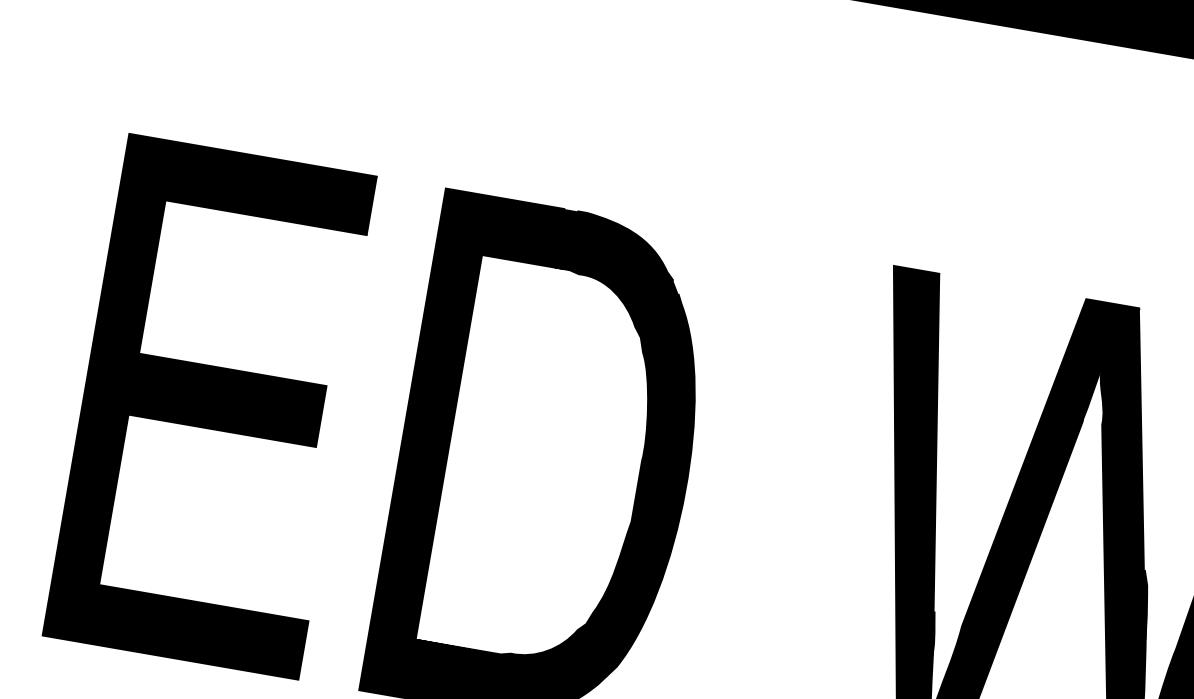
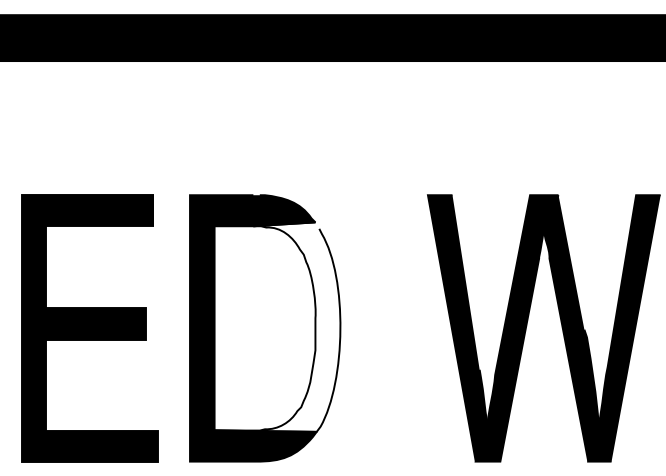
fill: (567, 464) -> (277, 326), removed

